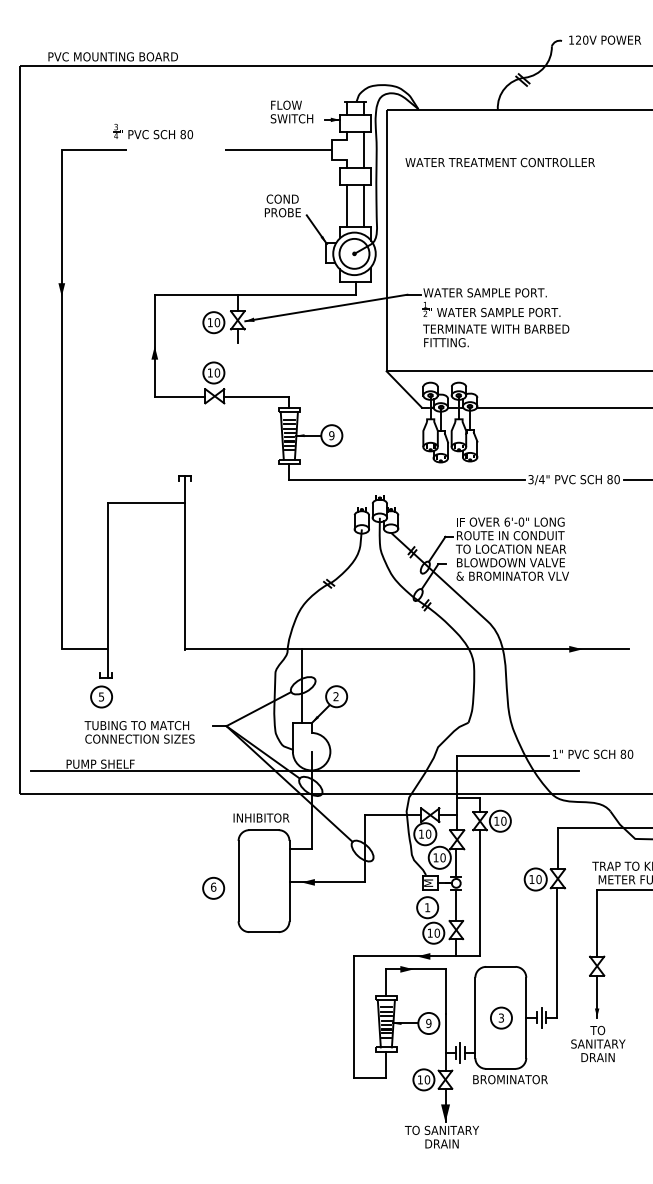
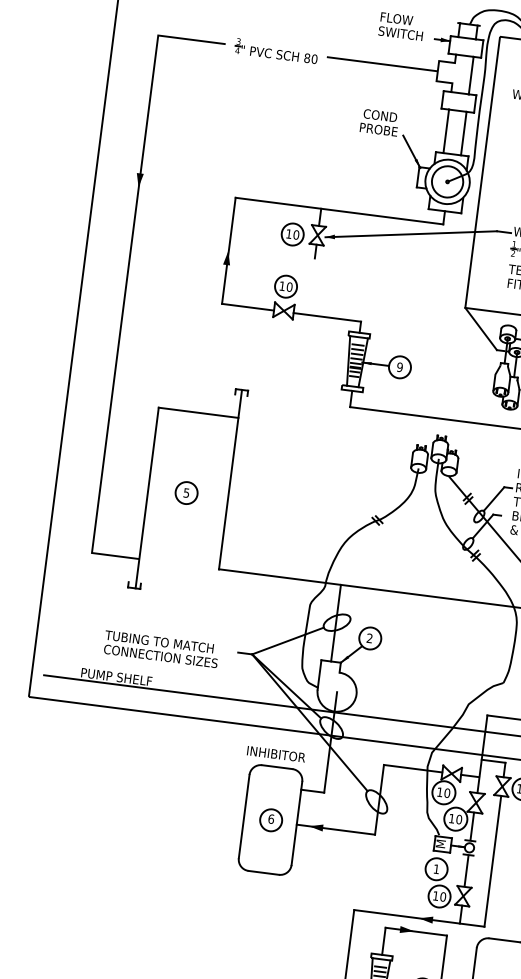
part: (153, 131) -> (276, 51), moved
part: (101, 696) -> (186, 492), moved
part: (213, 887) -> (271, 819), moved

